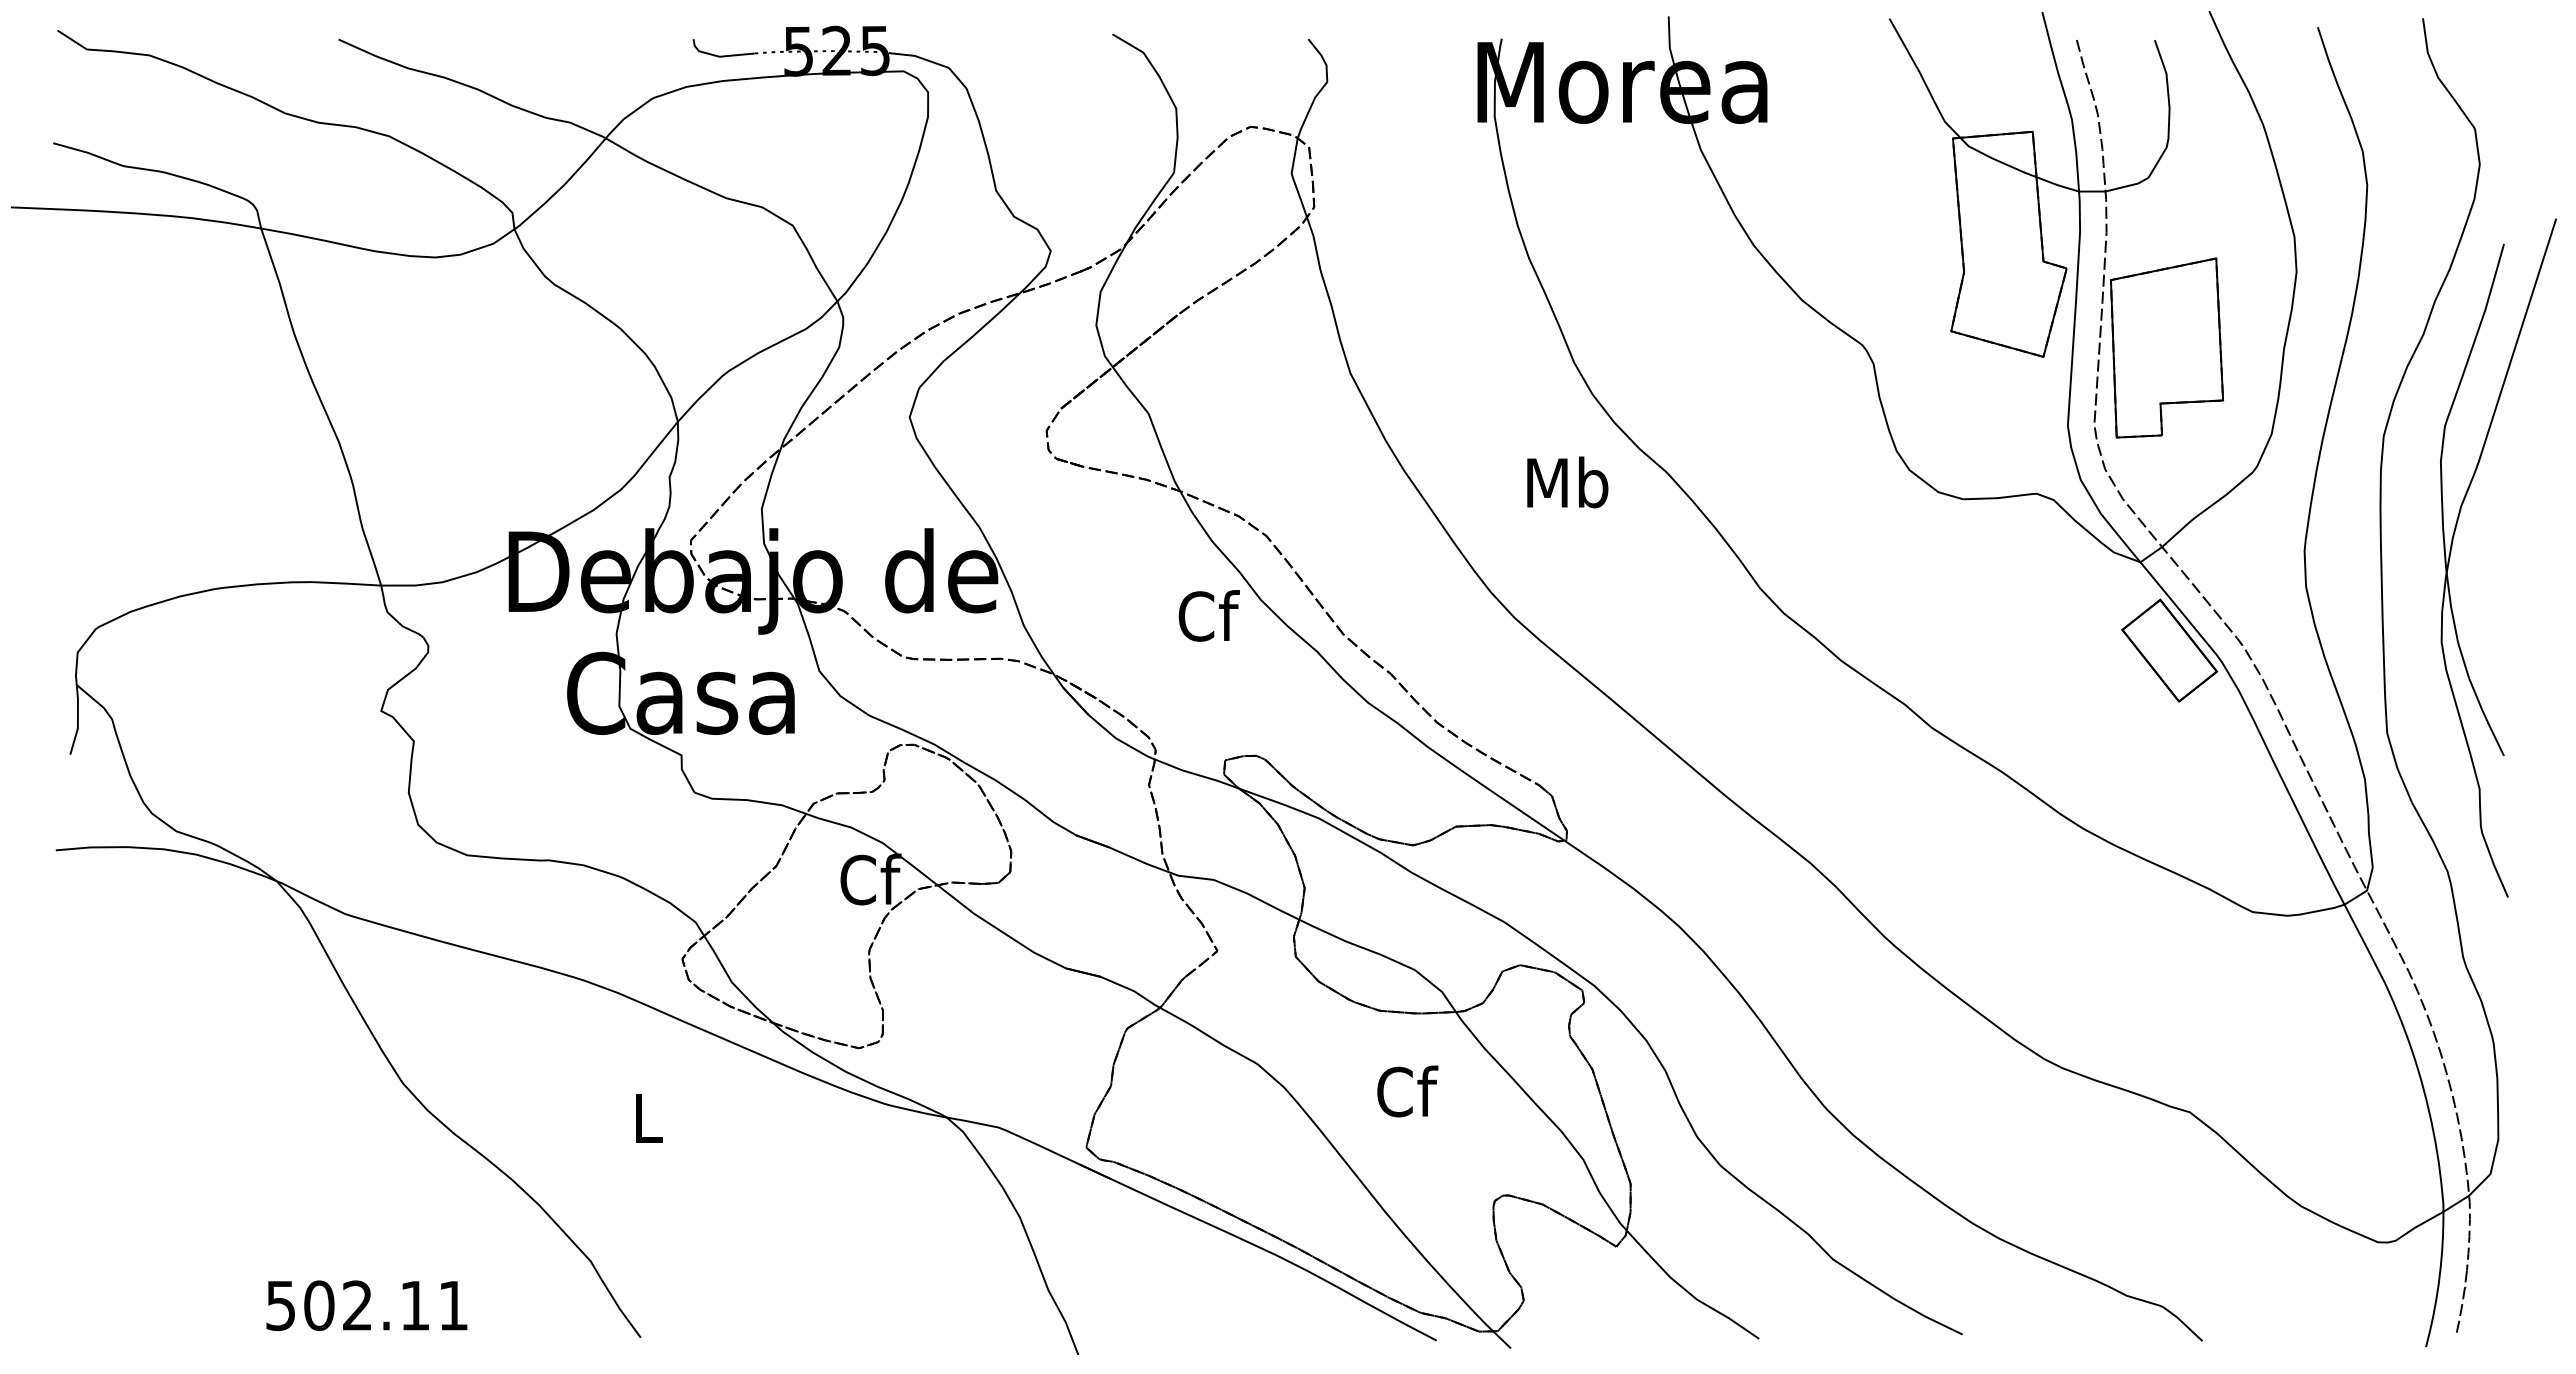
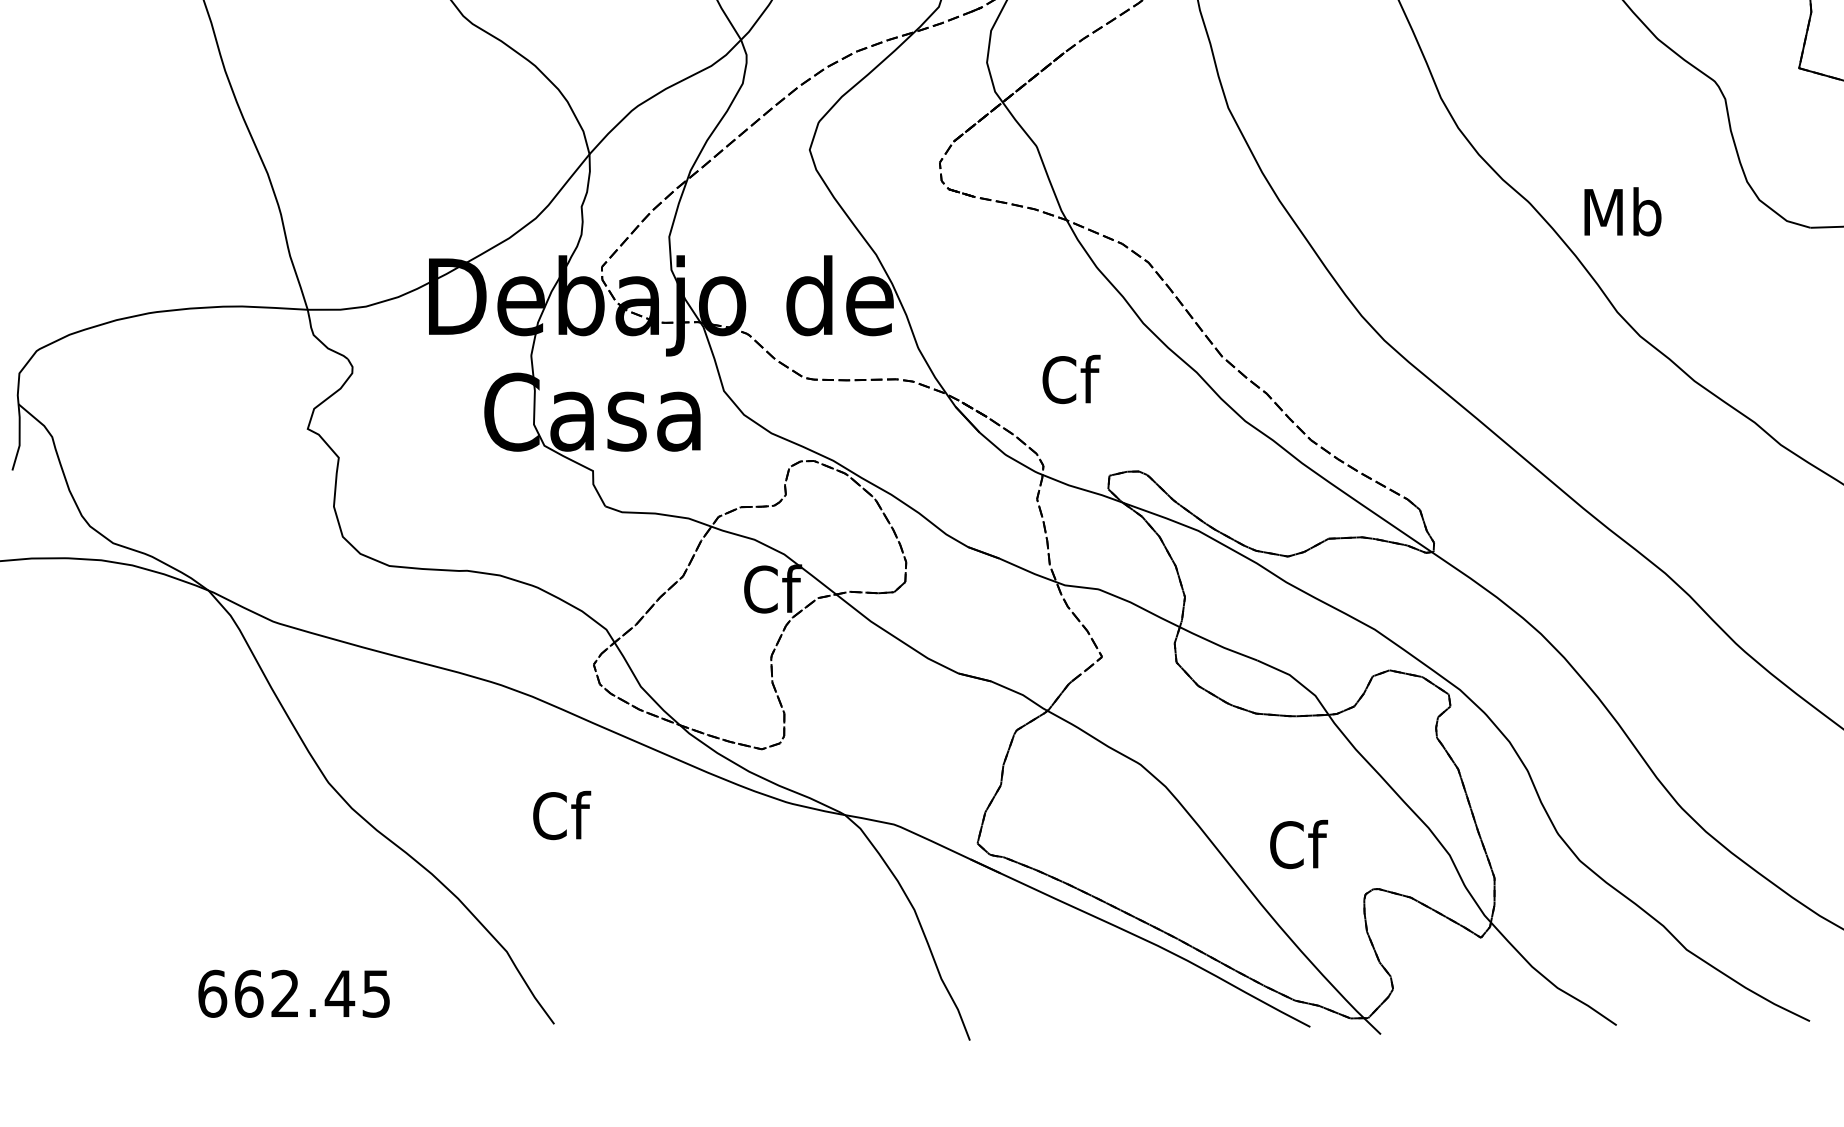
text: (1567, 482) -> (1622, 211), moved
text: (1208, 615) -> (1070, 379), moved
text: (1407, 1091) -> (1298, 844), moved
text: (648, 1117) -> (561, 815), L -> Cf
text: (366, 1305) -> (293, 993), 502.11 -> 662.45

